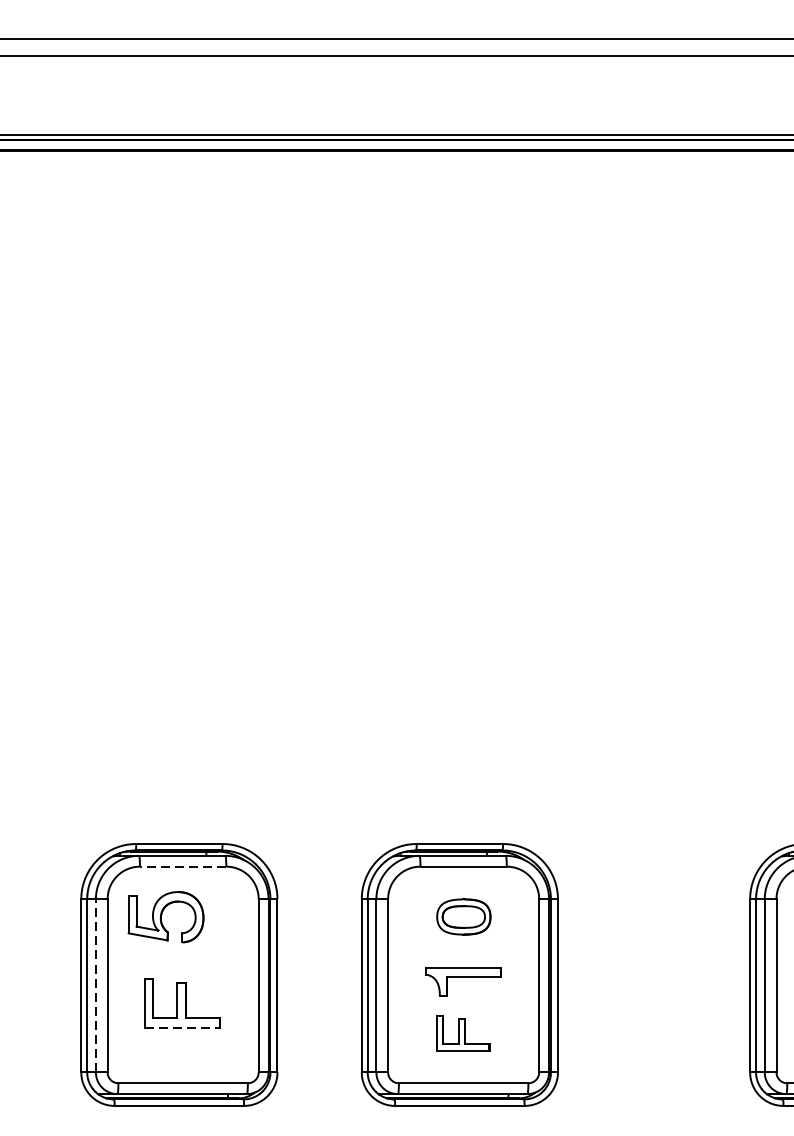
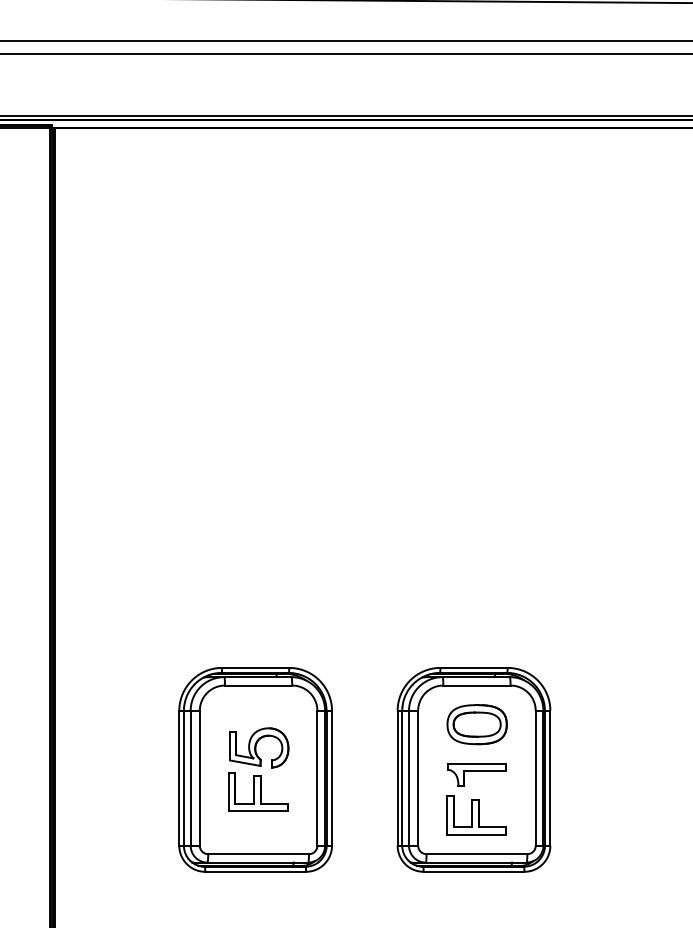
line: (183, 866) -> (258, 685), dashed -> solid
part: (166, 916) -> (259, 747), moved
part: (463, 916) -> (476, 724), size x1.43
line: (95, 984) -> (190, 777), dashed -> solid
line: (183, 1028) -> (258, 811), dashed -> solid
part: (463, 1033) -> (476, 815), size x1.43

